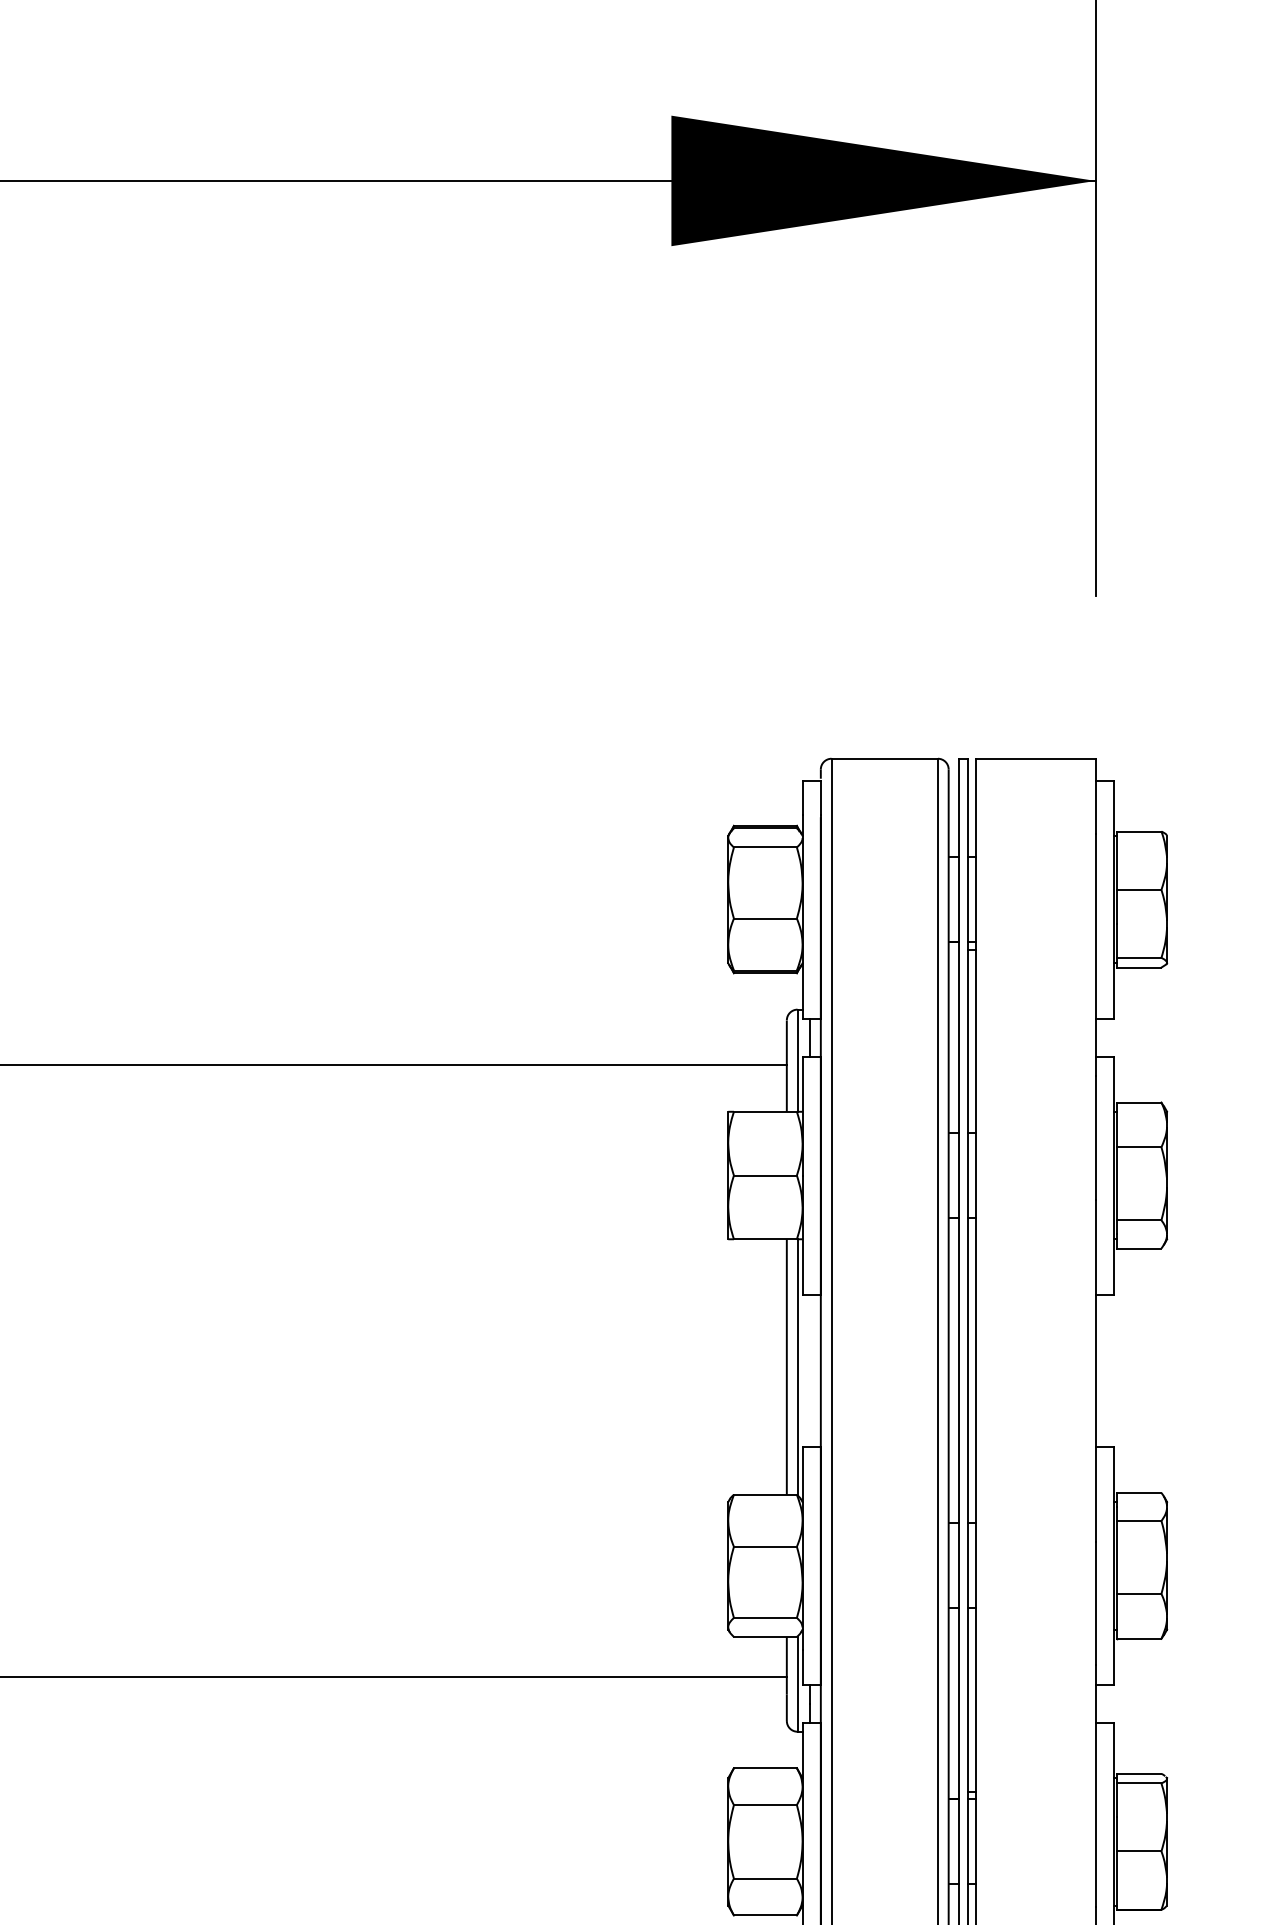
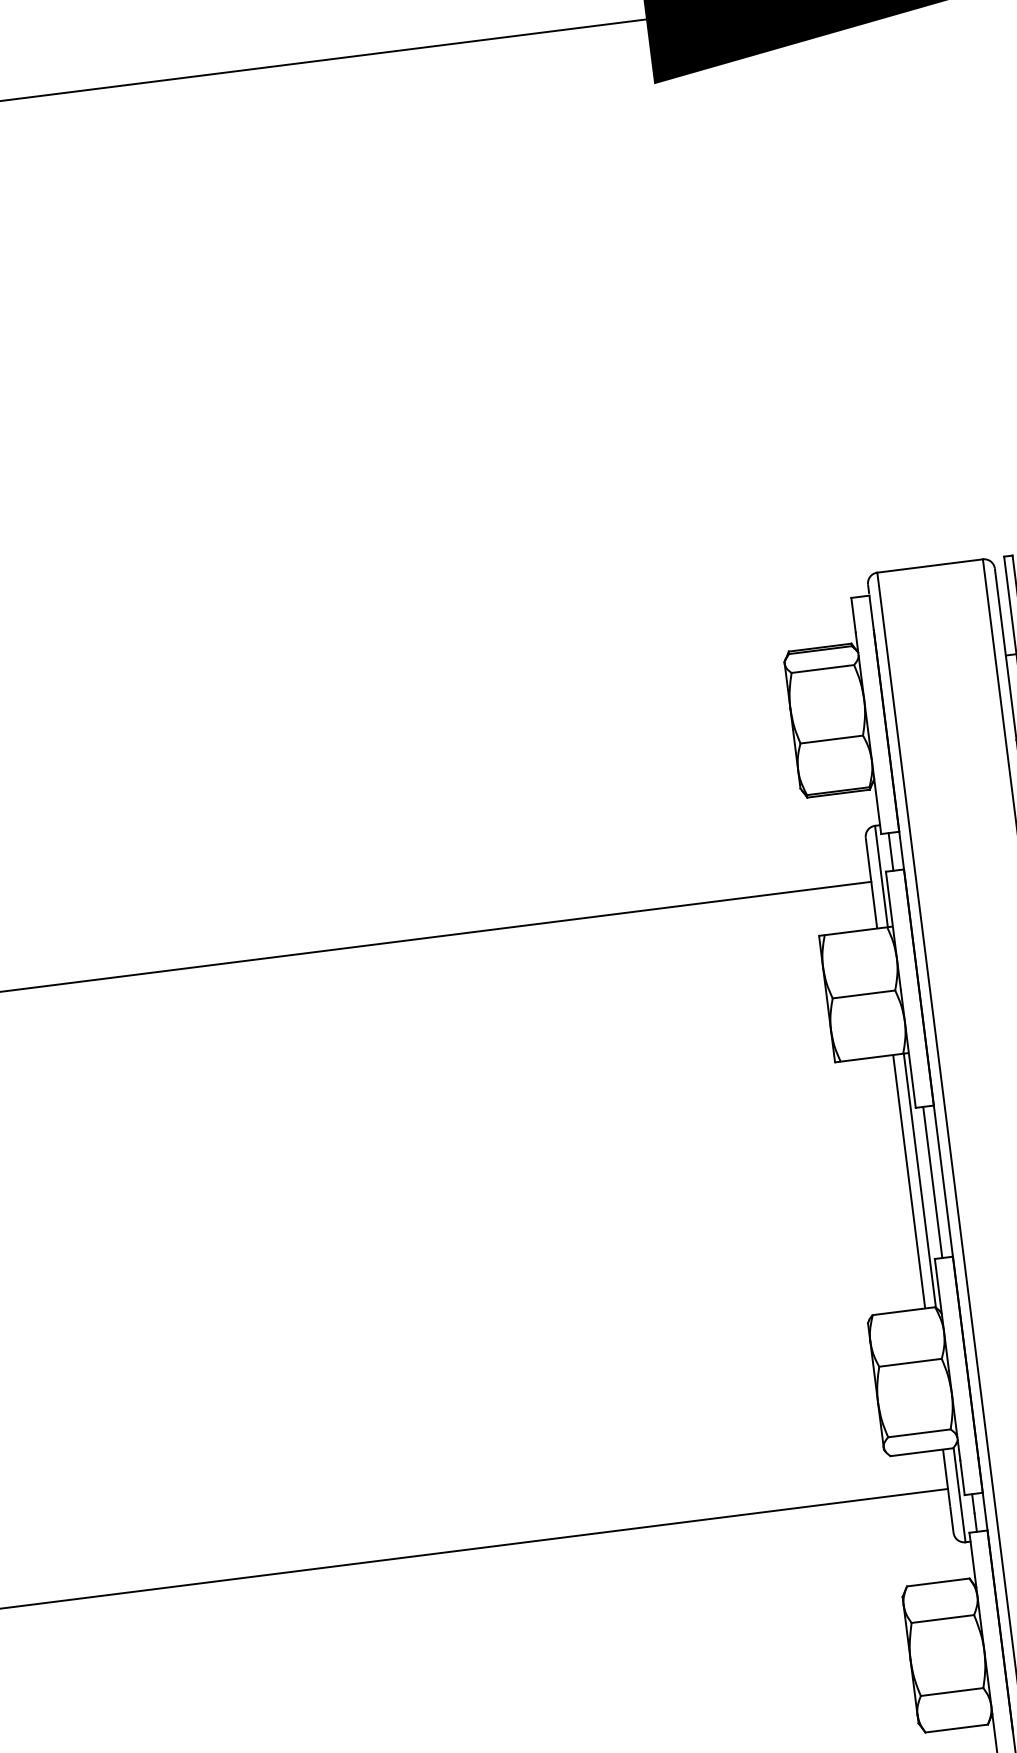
line: (810, 1370) -> (933, 1182), added

